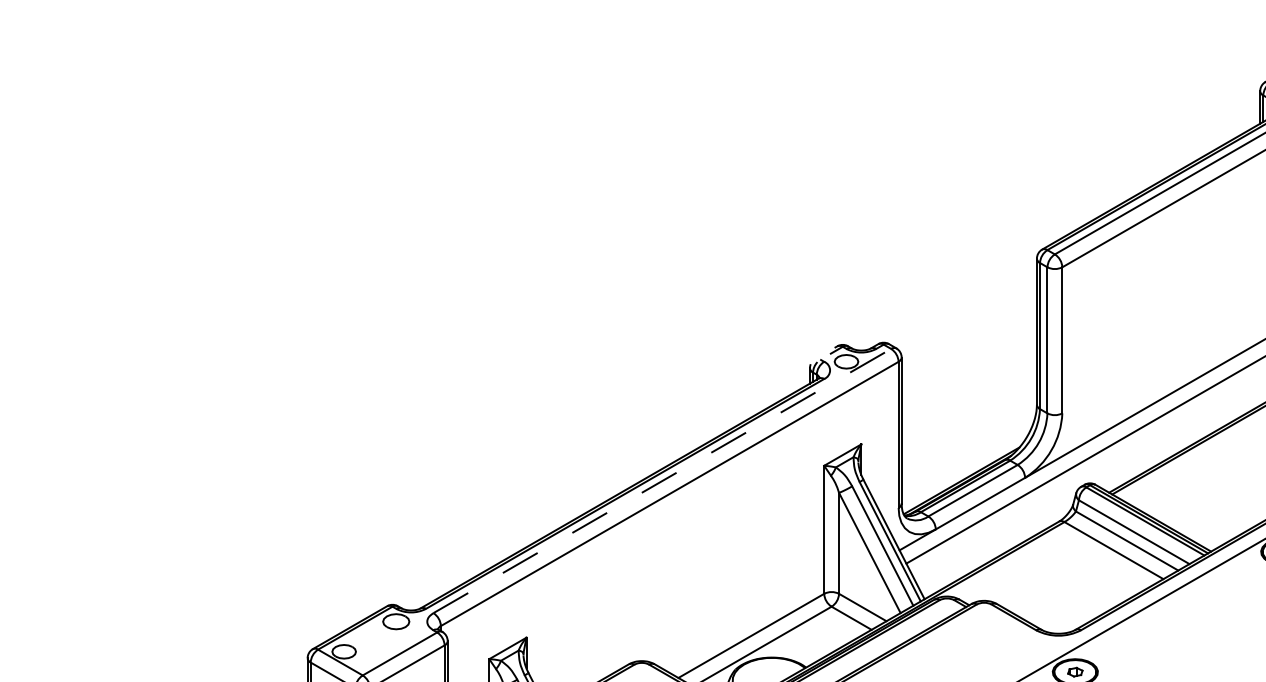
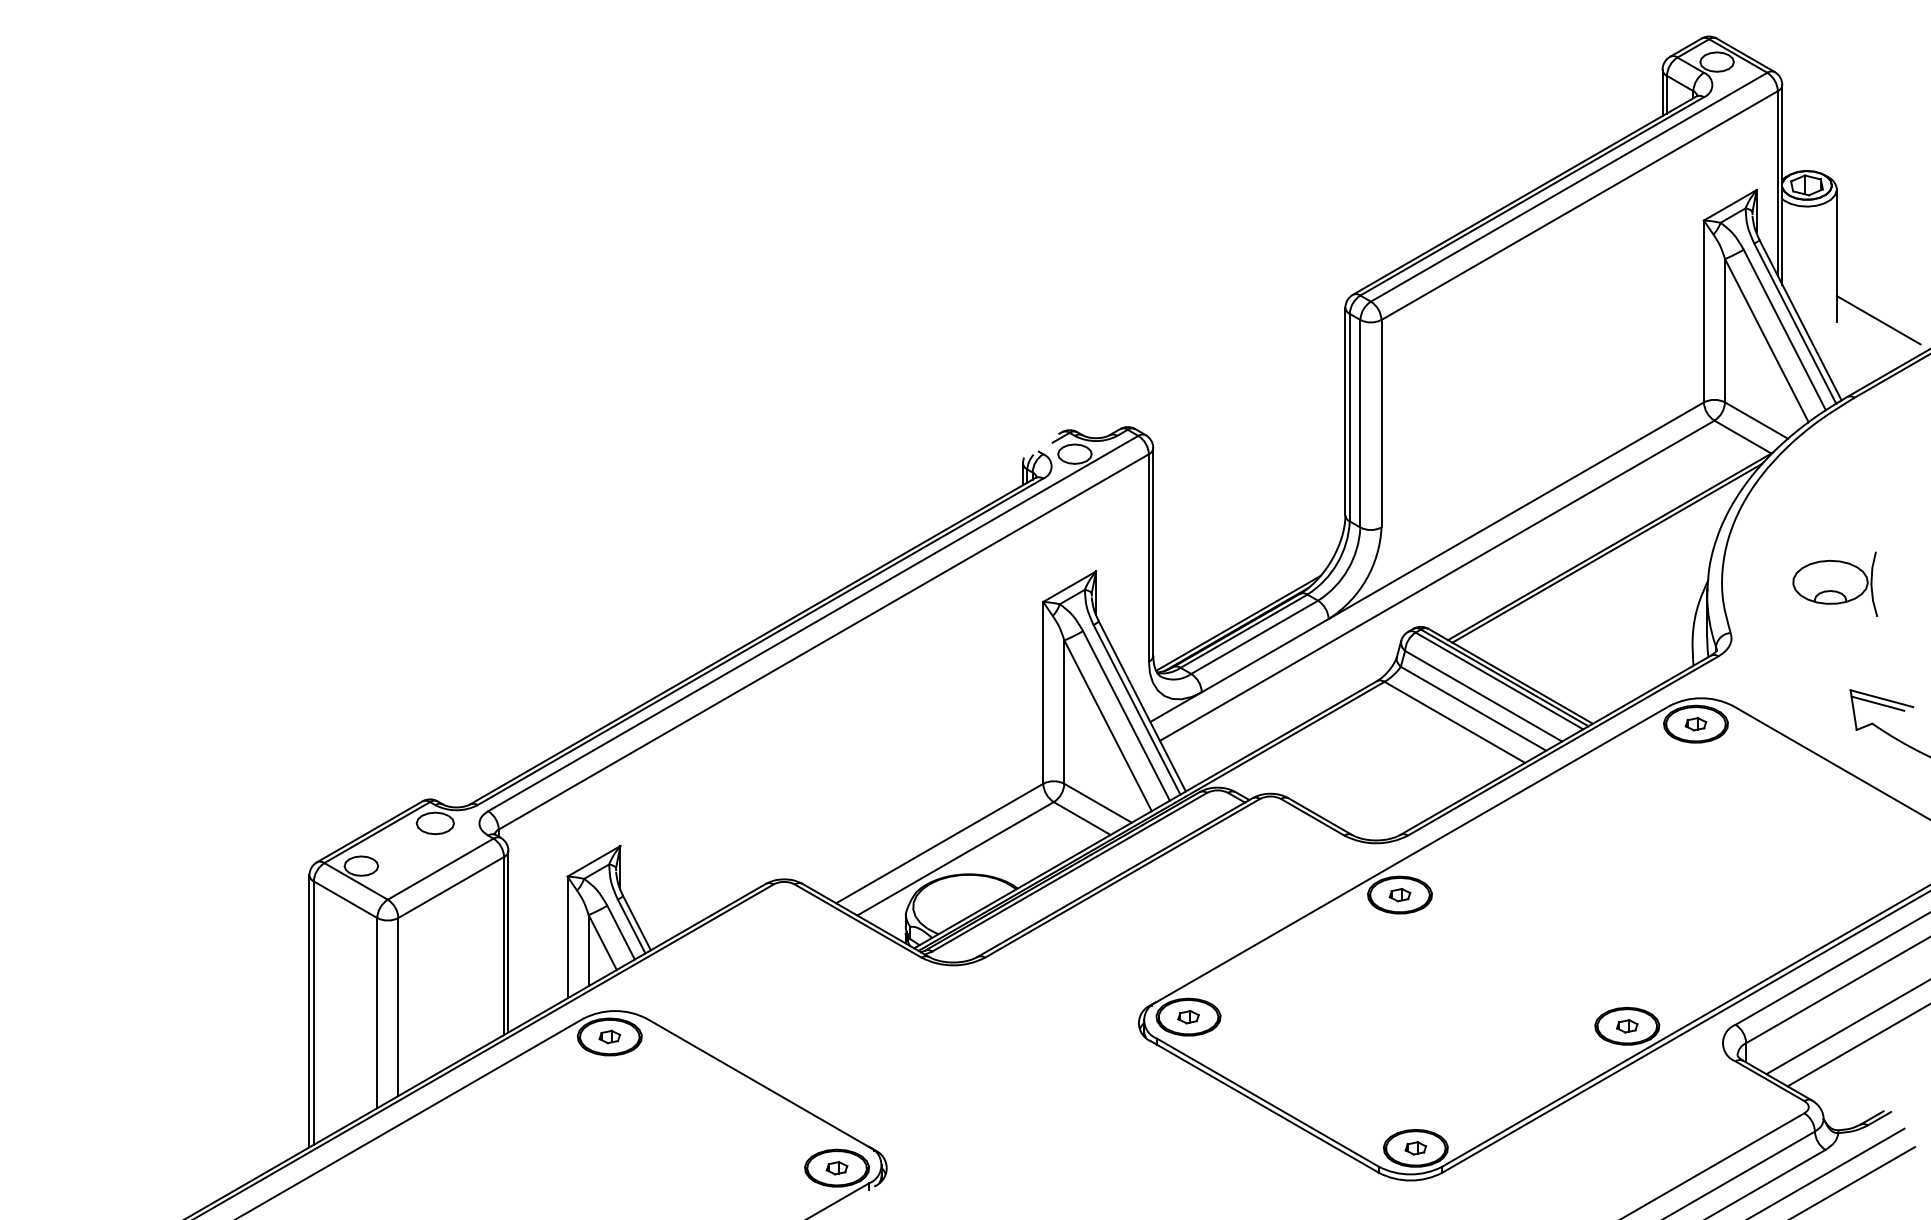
line: (662, 480) -> (813, 623), dashed -> solid

